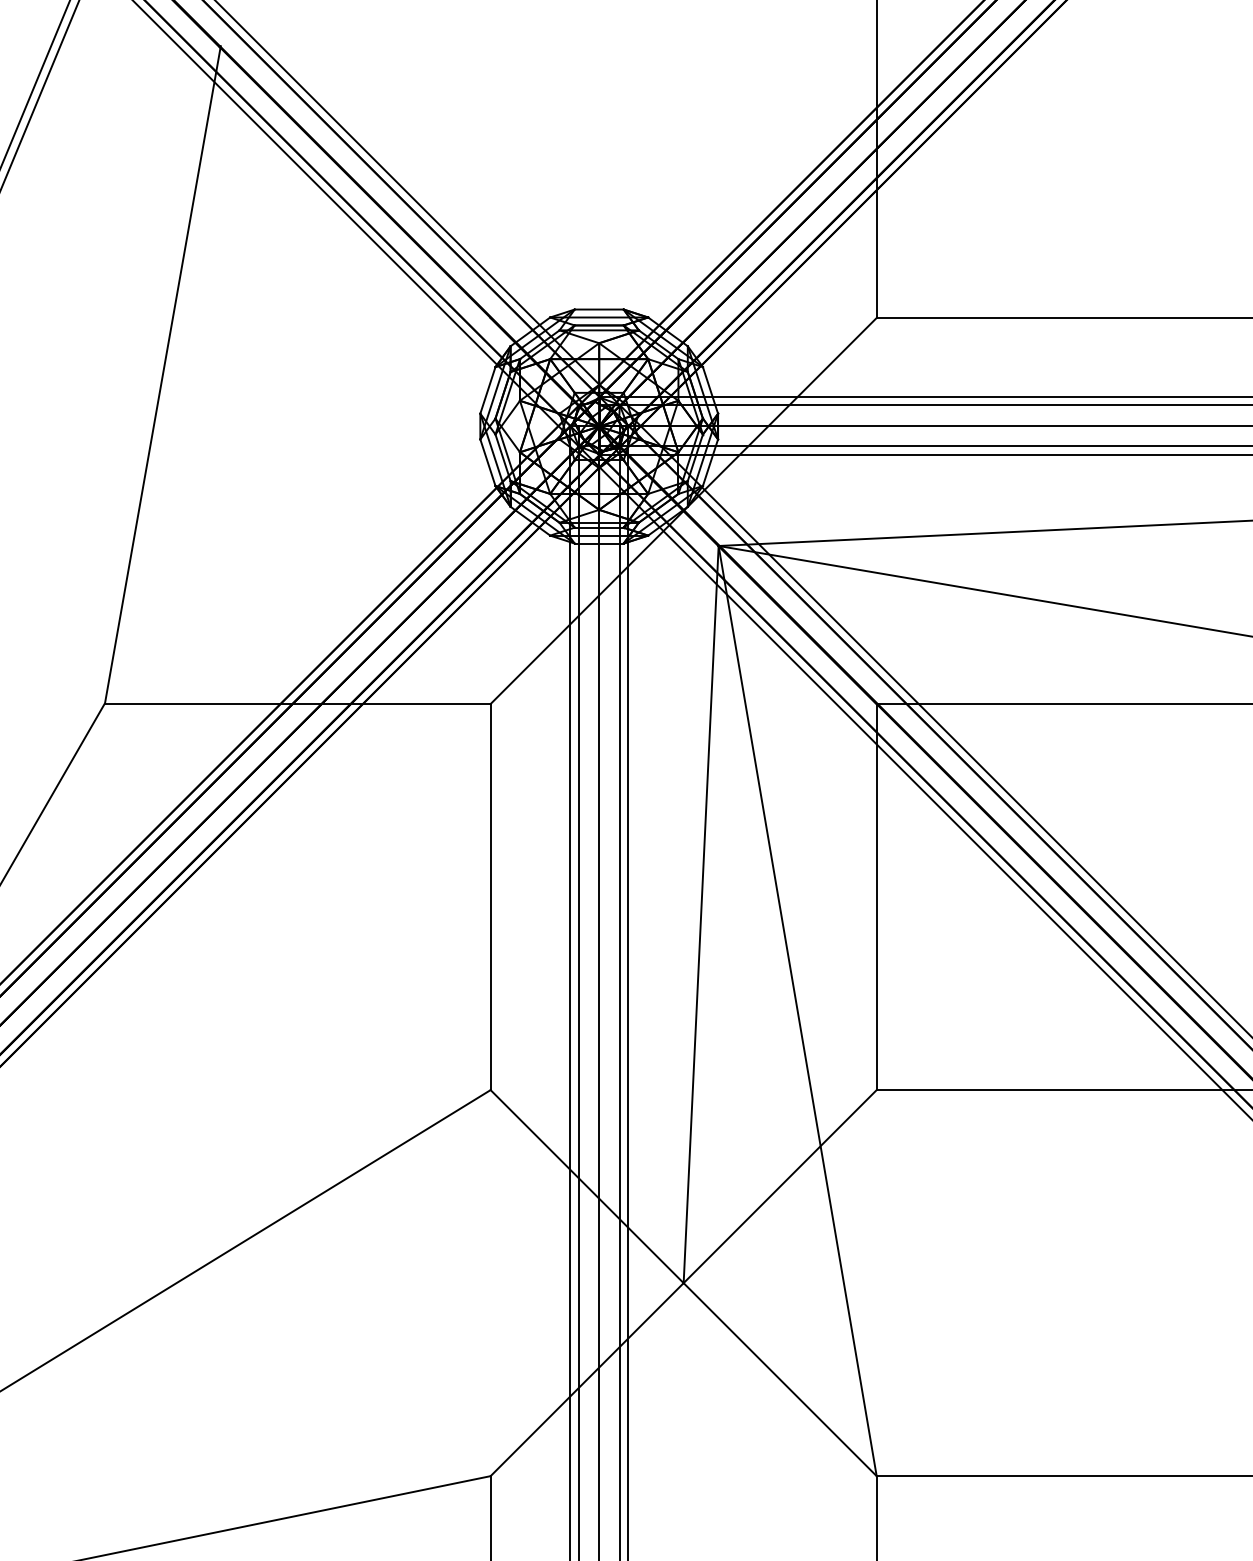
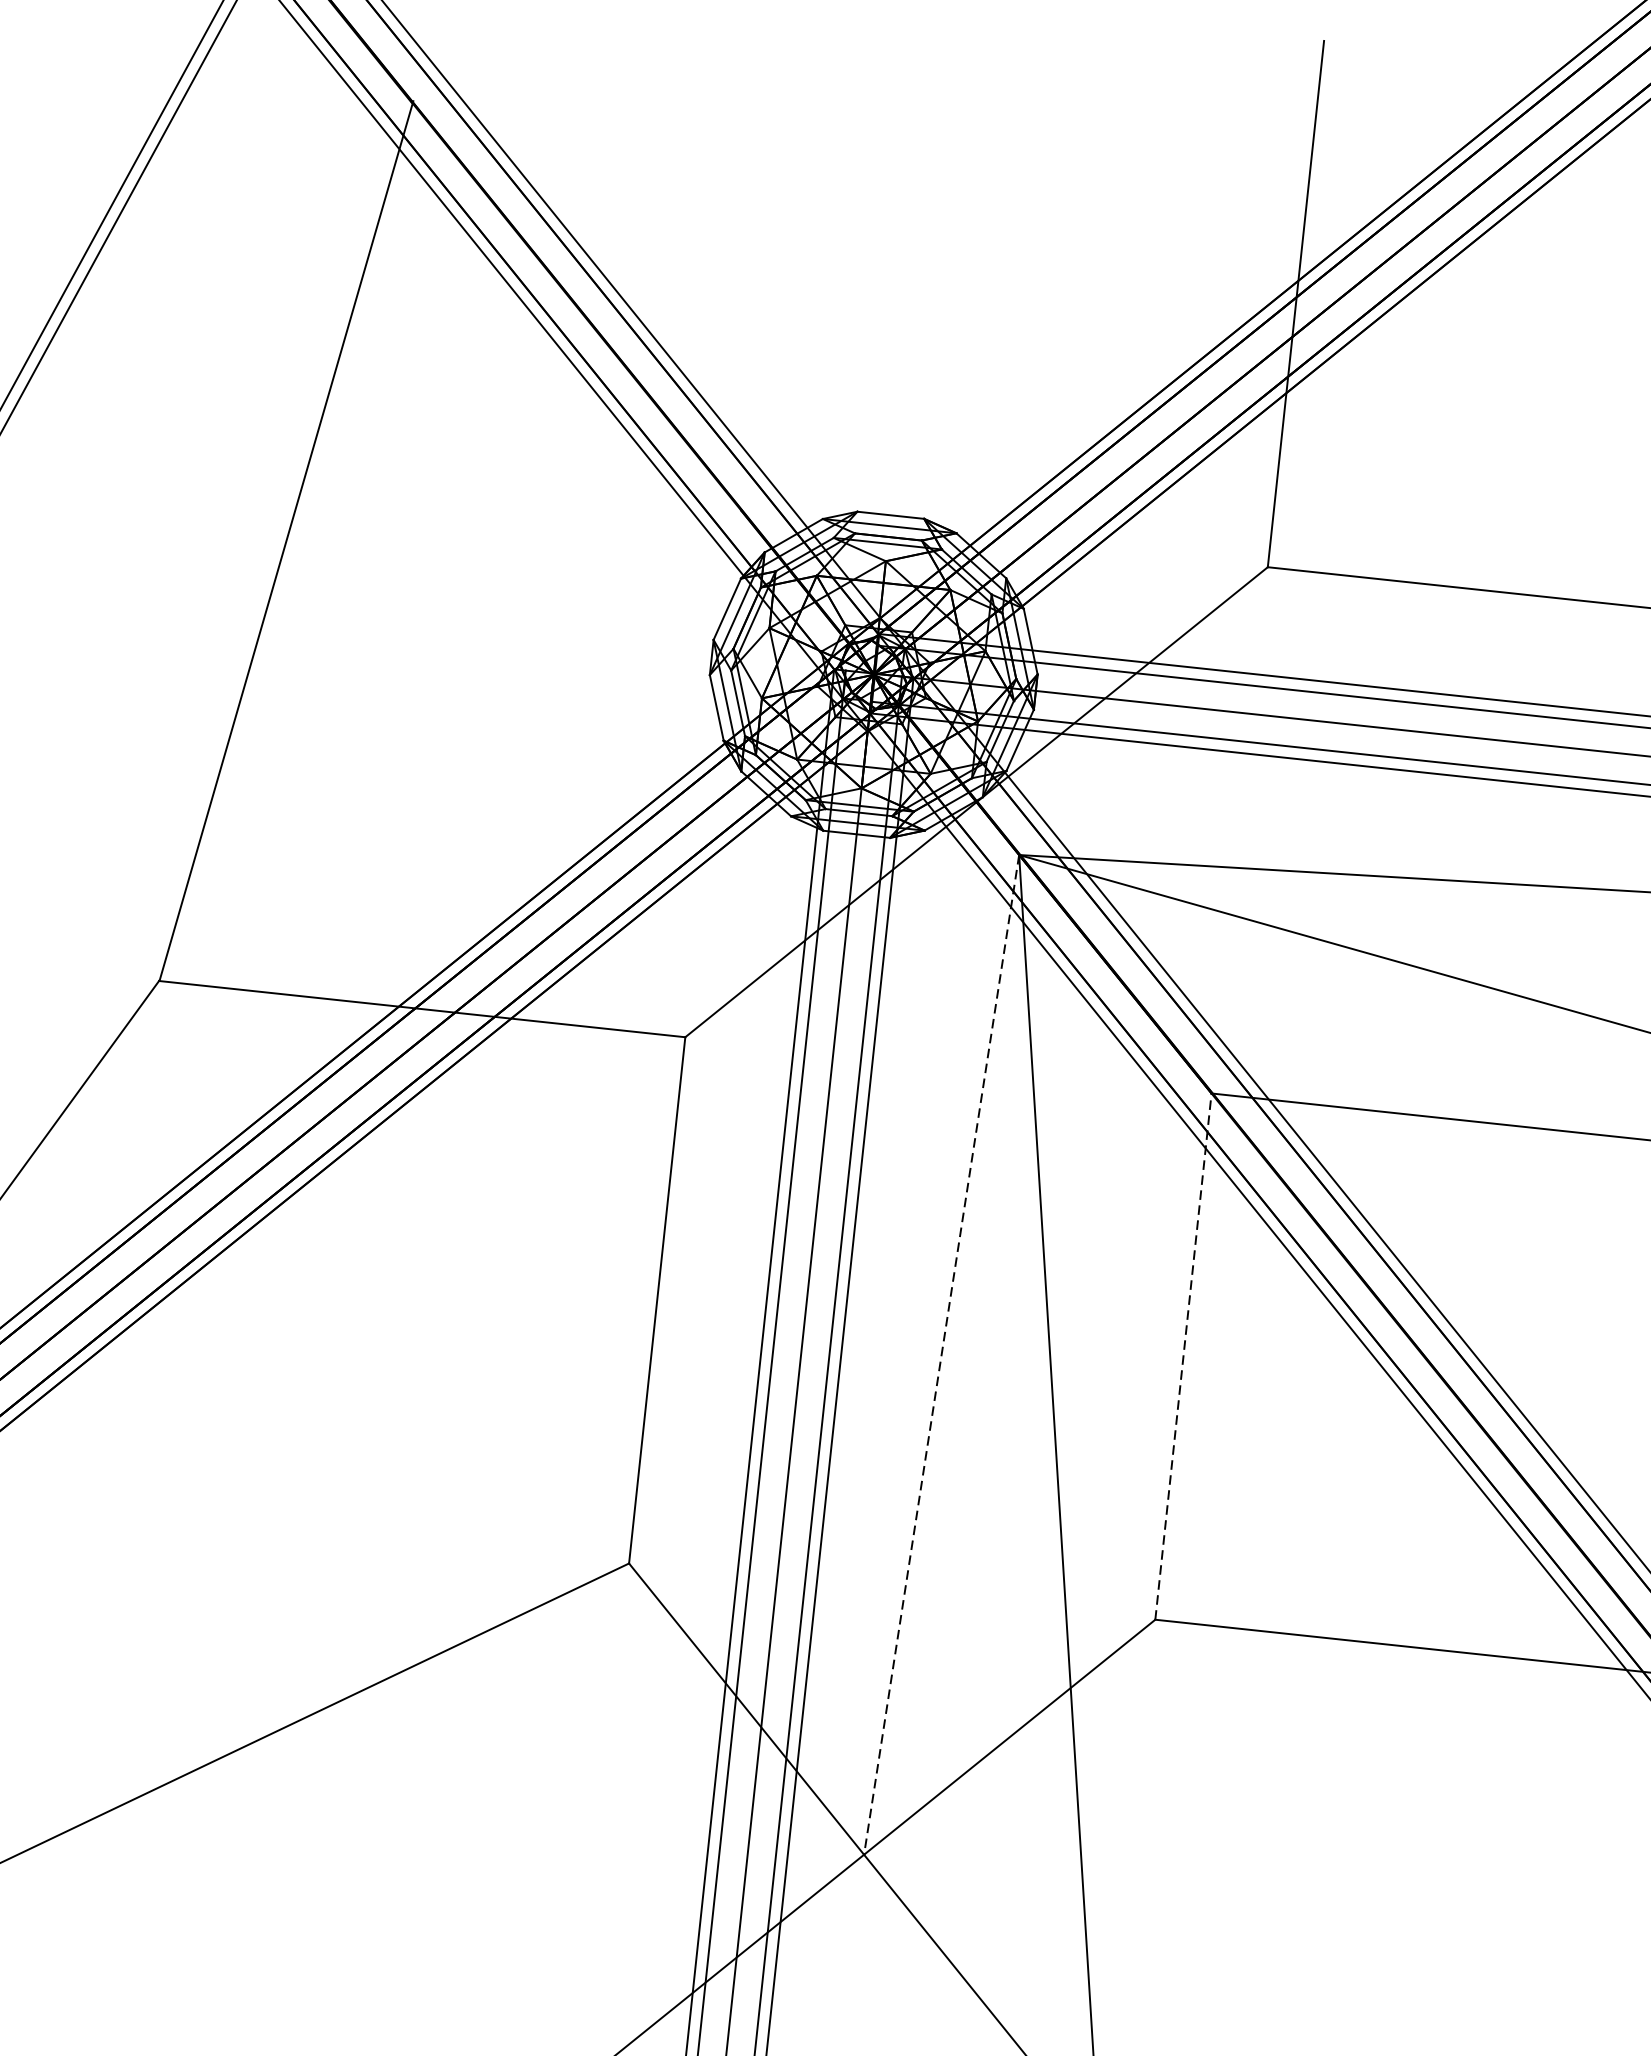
line: (876, 896) -> (1183, 1355), solid -> dashed
line: (701, 914) -> (942, 1354), solid -> dashed

